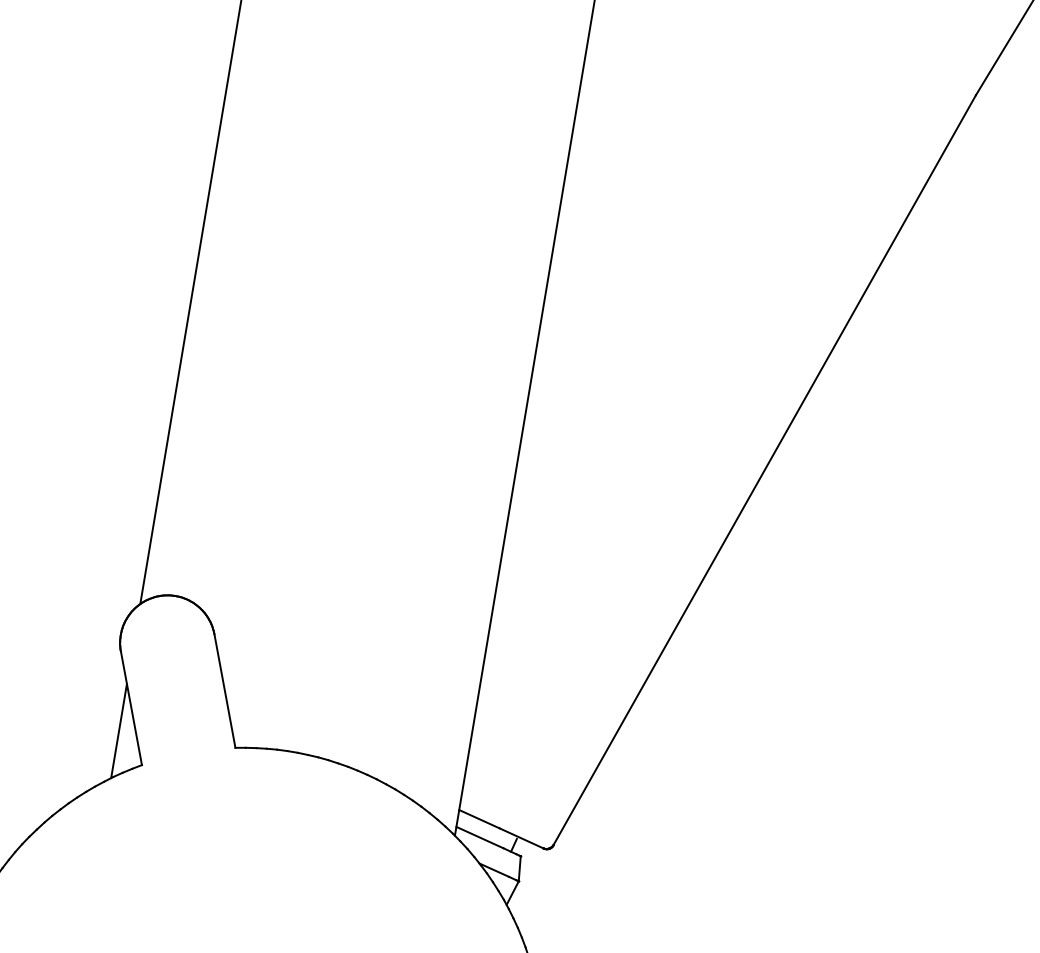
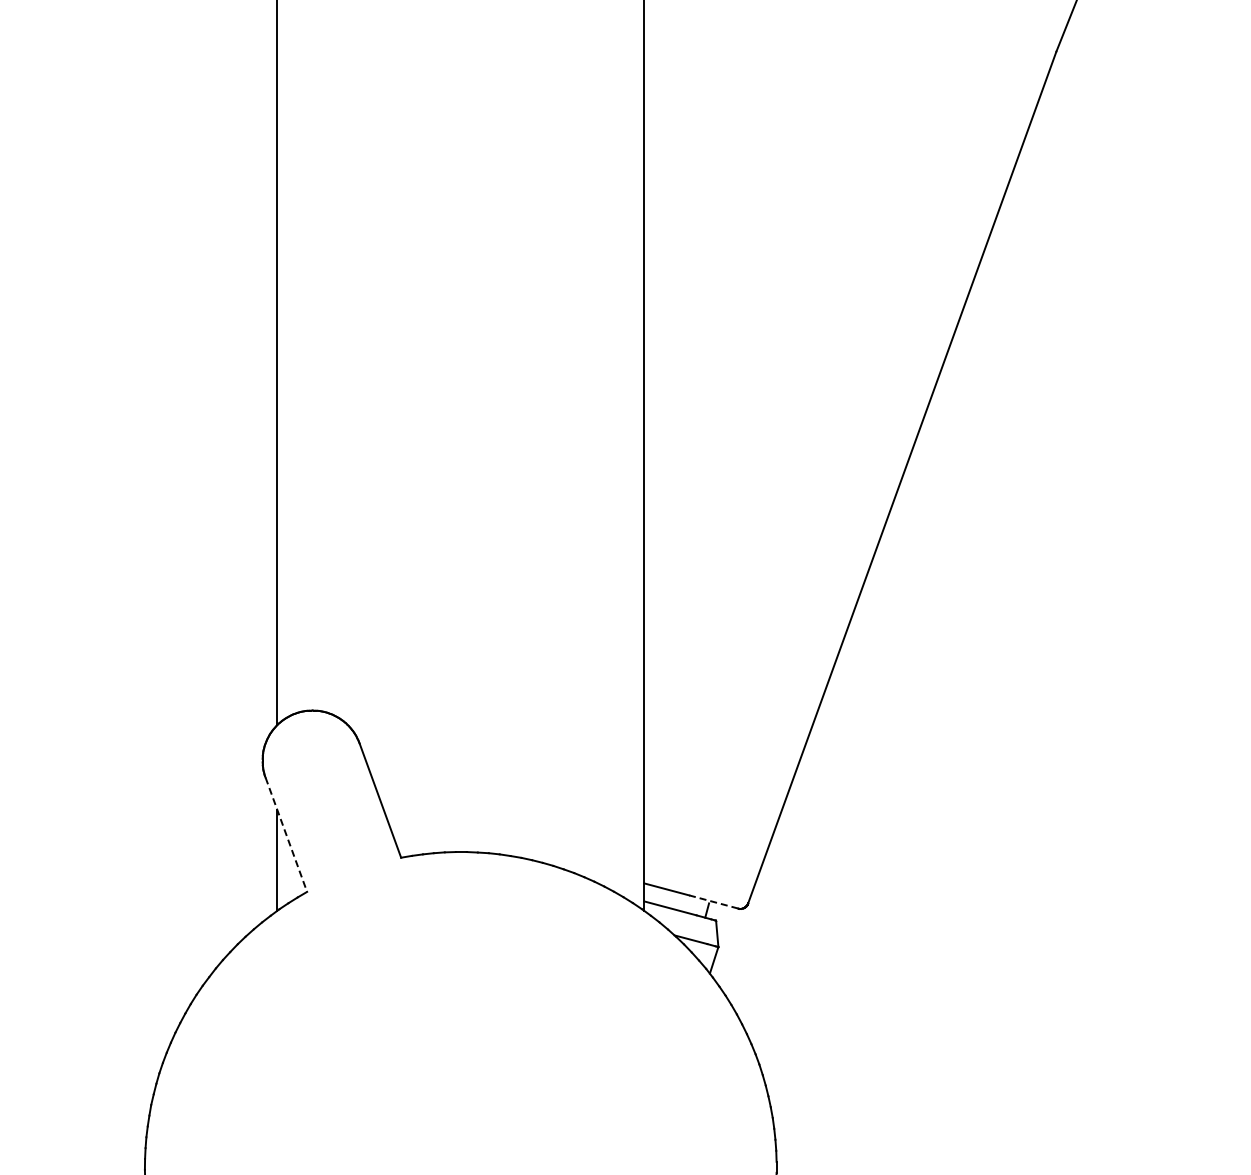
line: (131, 708) -> (286, 834), solid -> dashed
line: (521, 837) -> (713, 901), solid -> dashed

